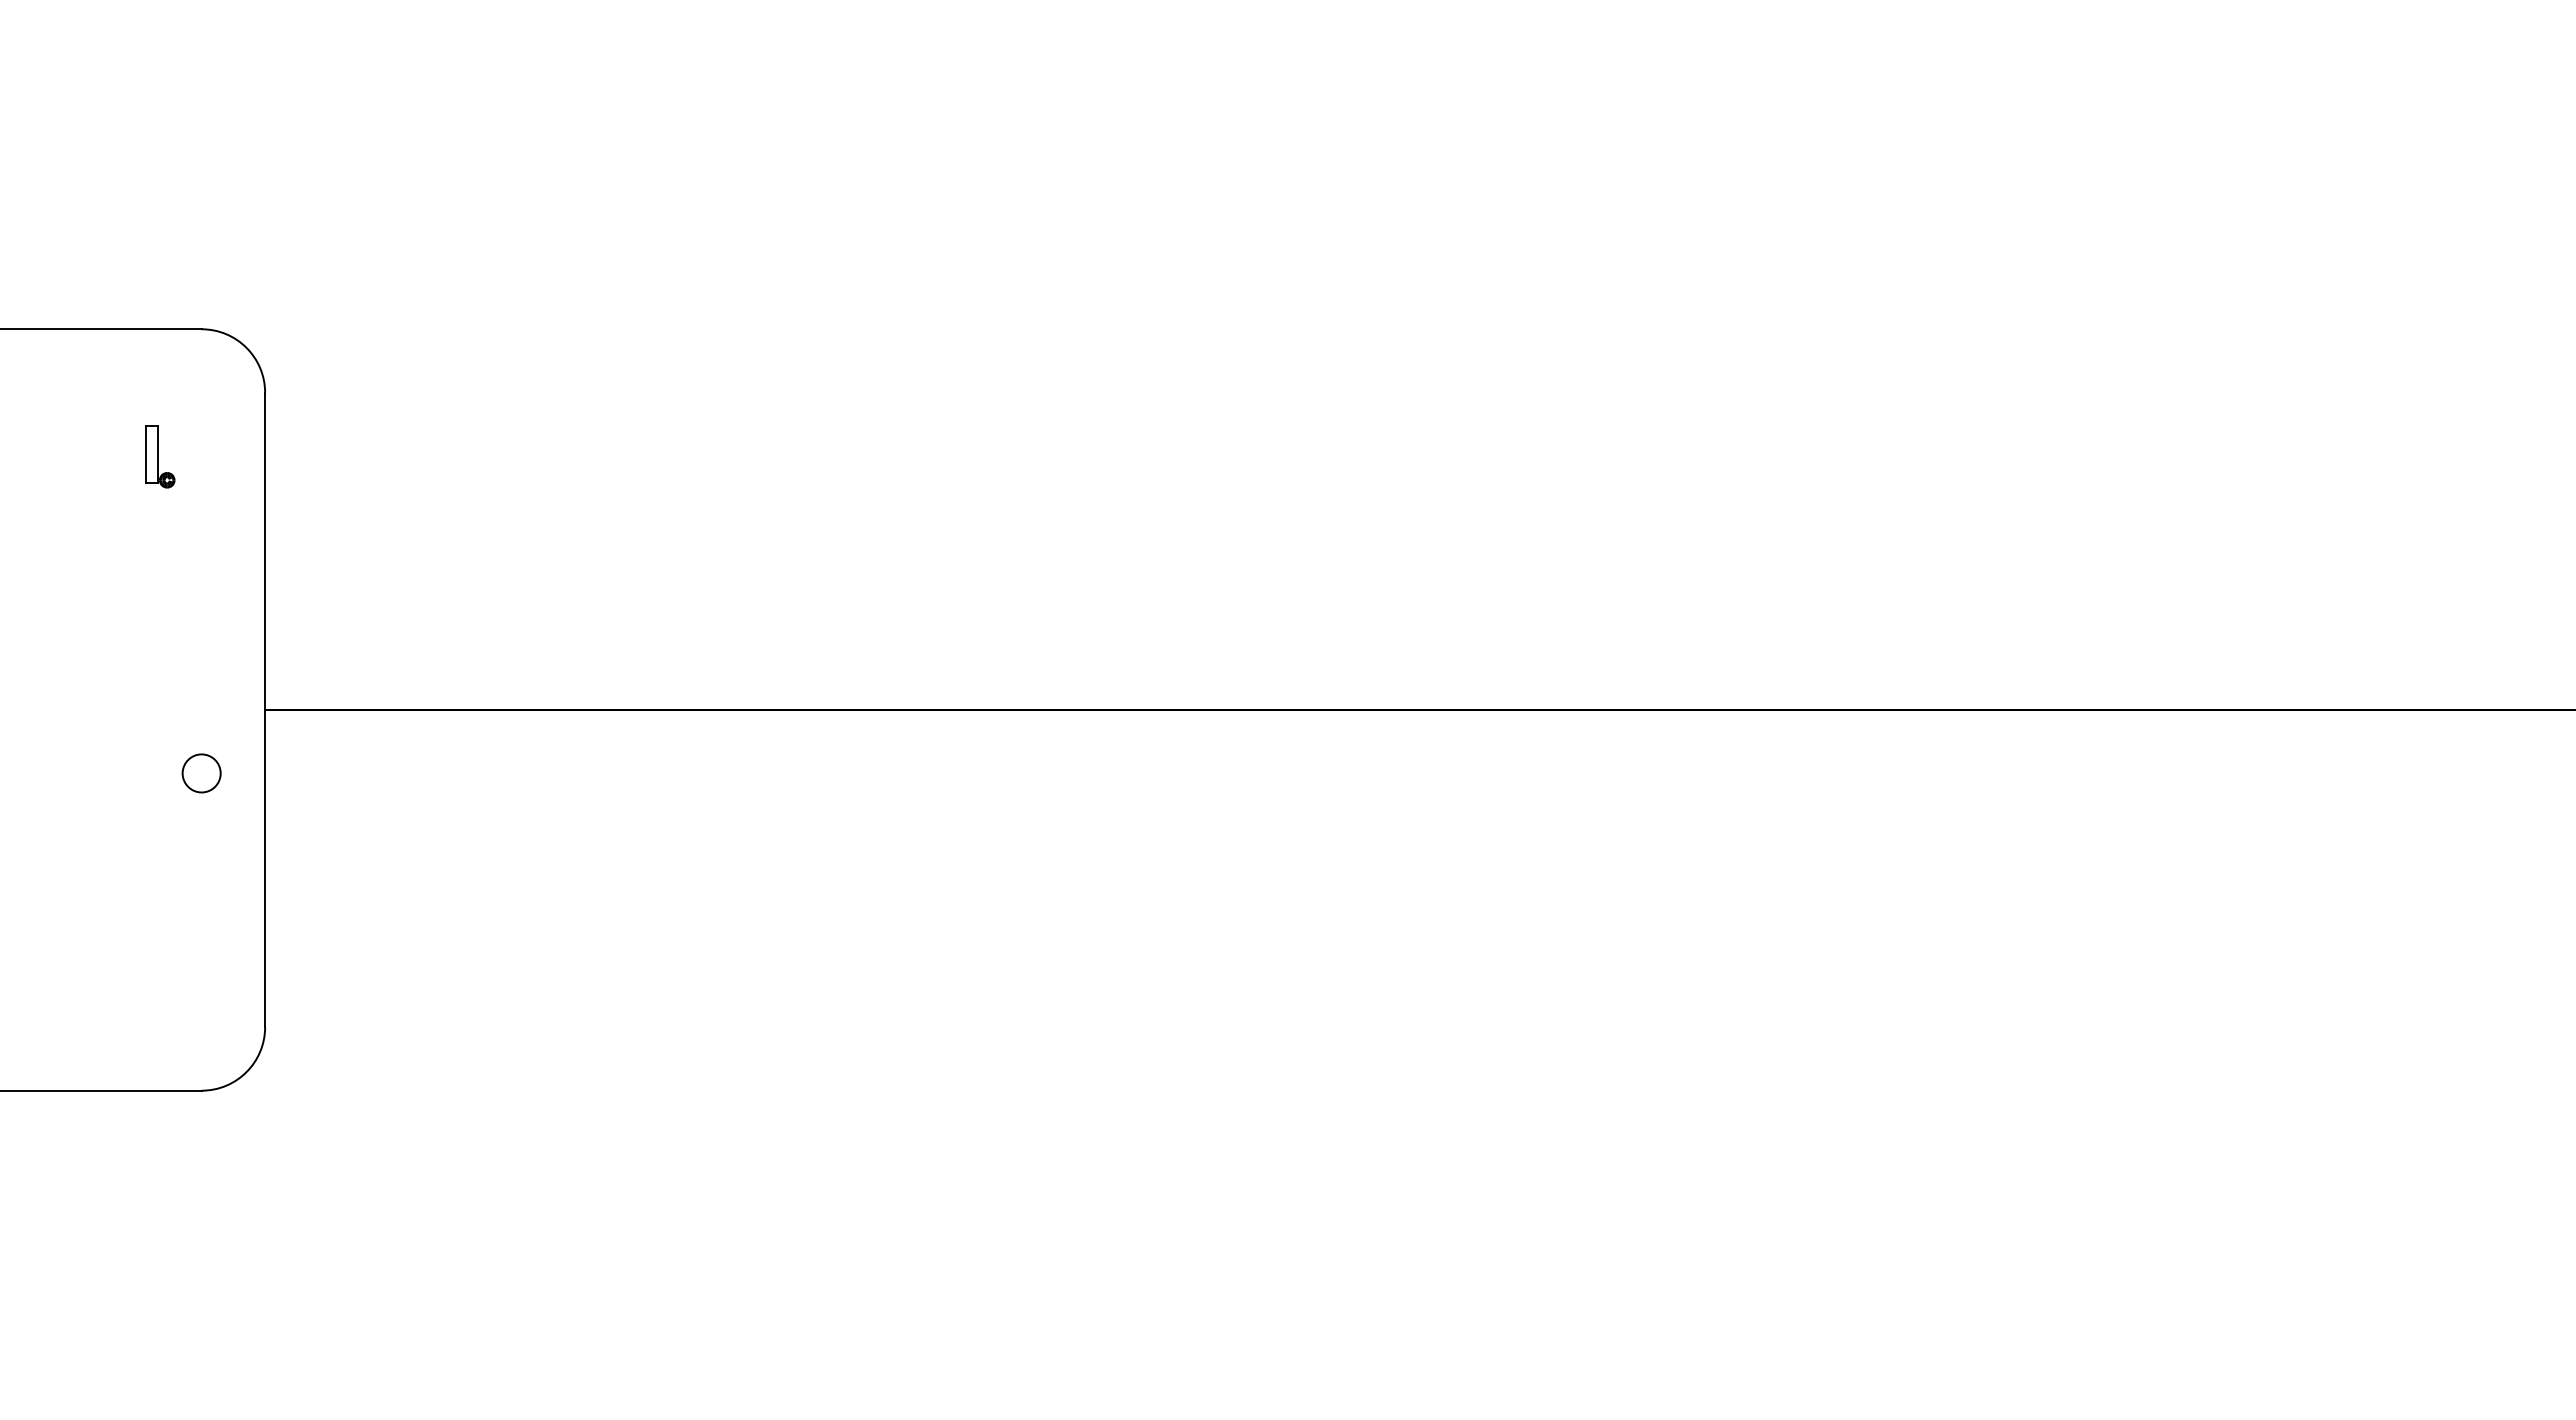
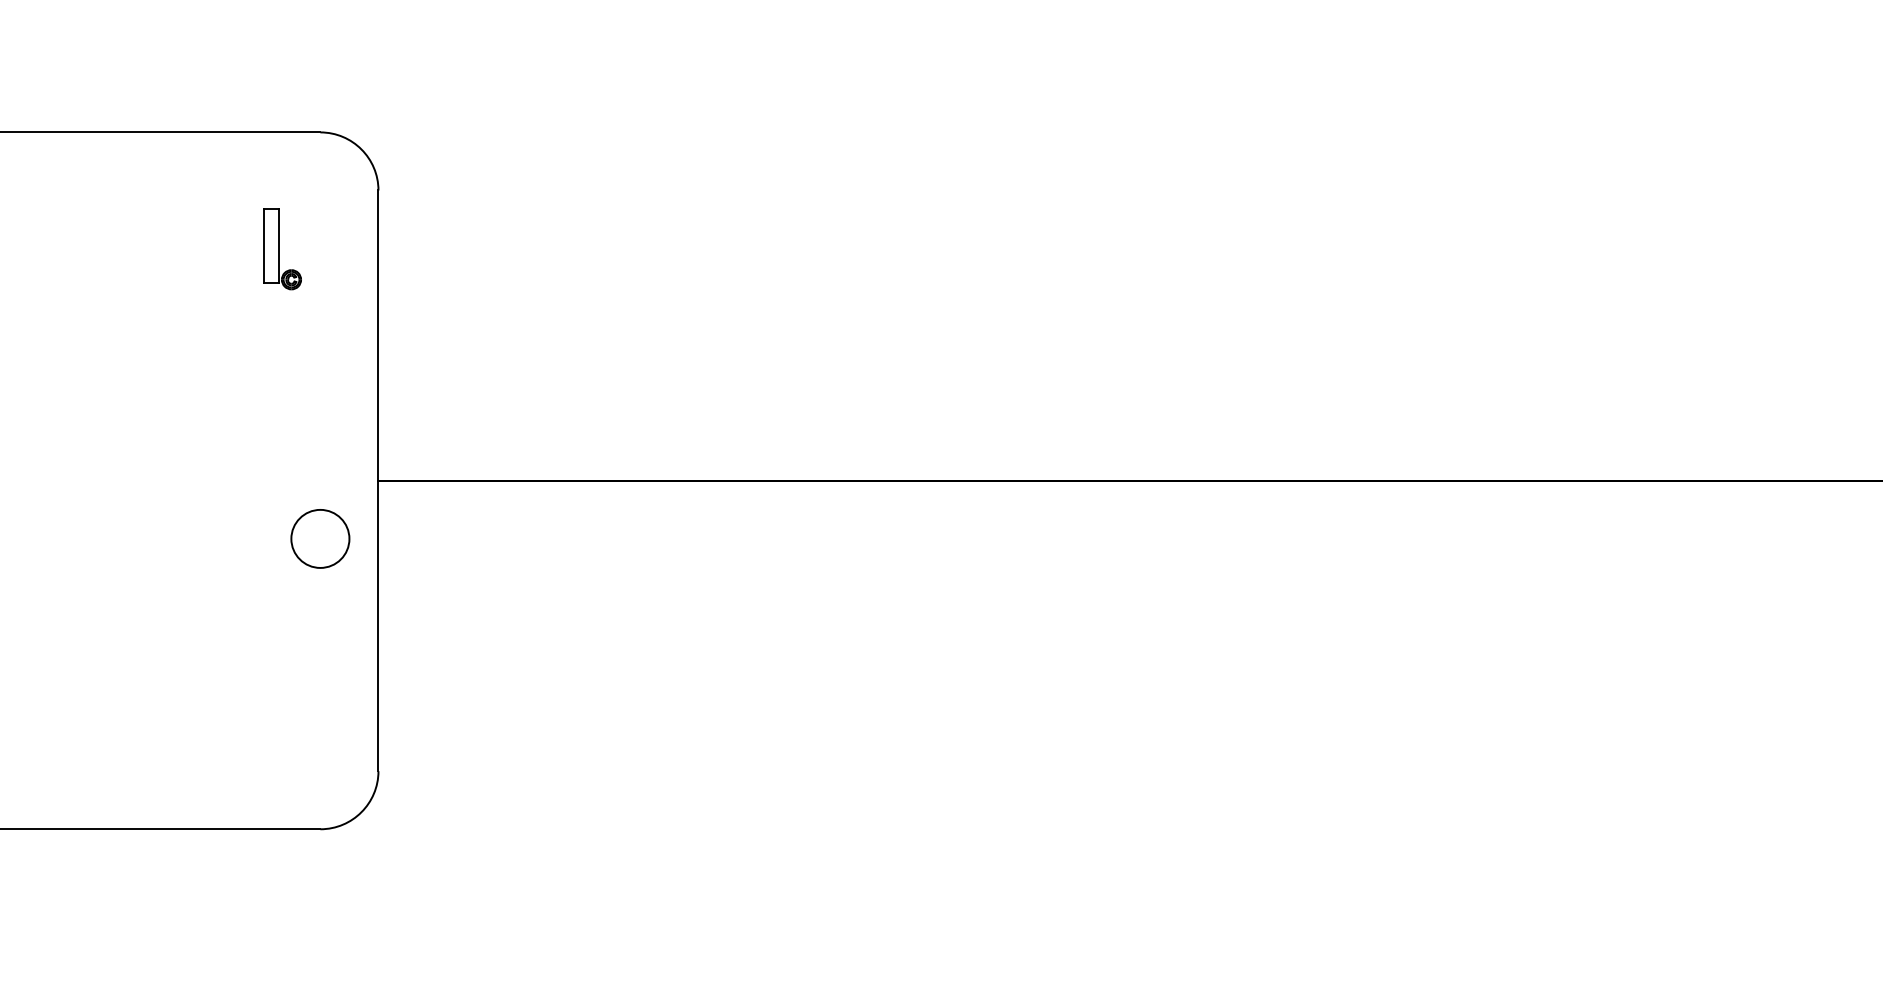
part: (160, 456) -> (282, 248), size x1.43
circle: (201, 773) -> (320, 538), size x1.67

